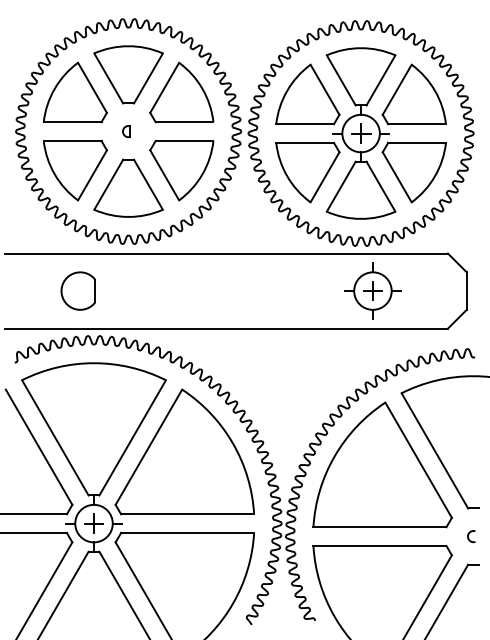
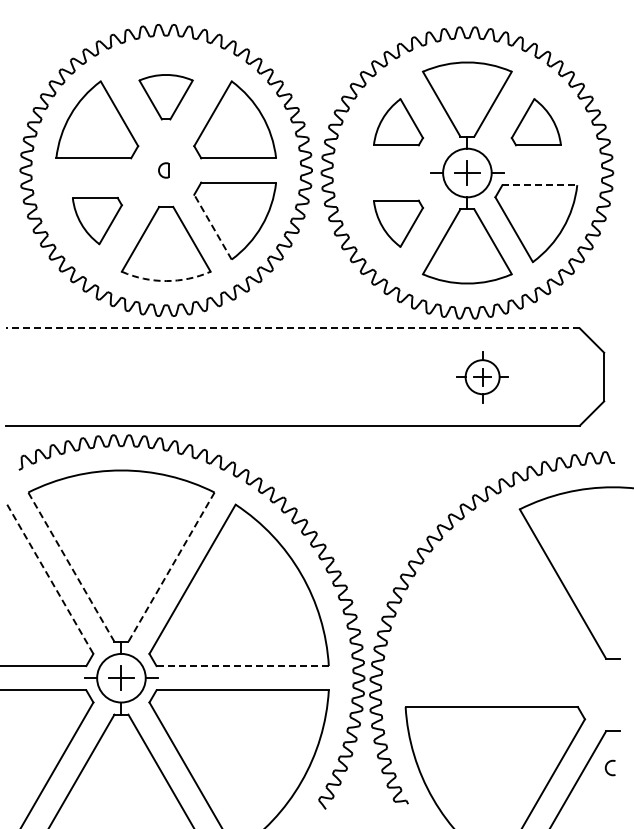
part: (128, 75) -> (165, 97), size x0.6
part: (307, 93) -> (398, 121), size x0.6
part: (414, 93) -> (536, 121), size x0.6
line: (417, 143) -> (540, 185), solid -> dashed
part: (75, 170) -> (97, 220), size x0.6
part: (307, 172) -> (398, 223), size x0.6
line: (164, 174) -> (212, 226), solid -> dashed
arc: (128, 217) -> (166, 281), solid -> dashed
line: (226, 253) -> (293, 328), solid -> dashed
part: (77, 290) -> (100, 376), removed
part: (372, 291) -> (482, 377), size x0.7
line: (55, 437) -> (71, 566), solid -> dashed
line: (132, 438) -> (171, 567), solid -> dashed
line: (39, 447) -> (50, 579), solid -> dashed
part: (382, 464) -> (495, 601), removed
line: (187, 514) -> (242, 666), solid -> dashed
arc: (469, 534) -> (607, 765), moved

